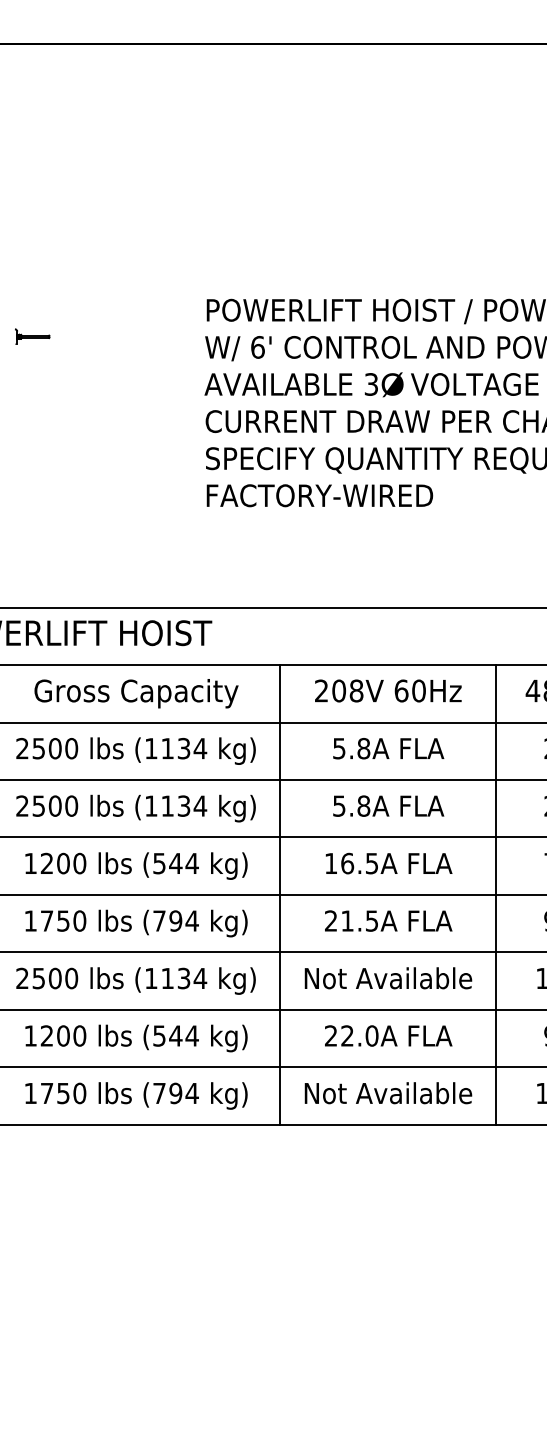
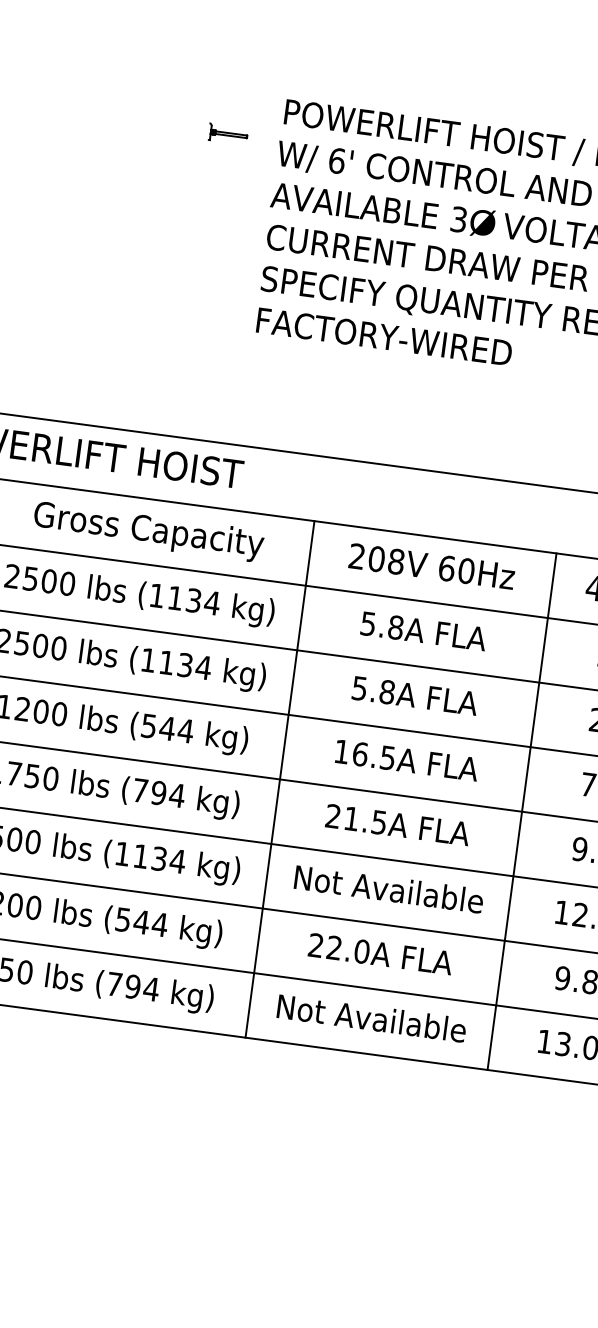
part: (32, 336) -> (228, 133), moved

